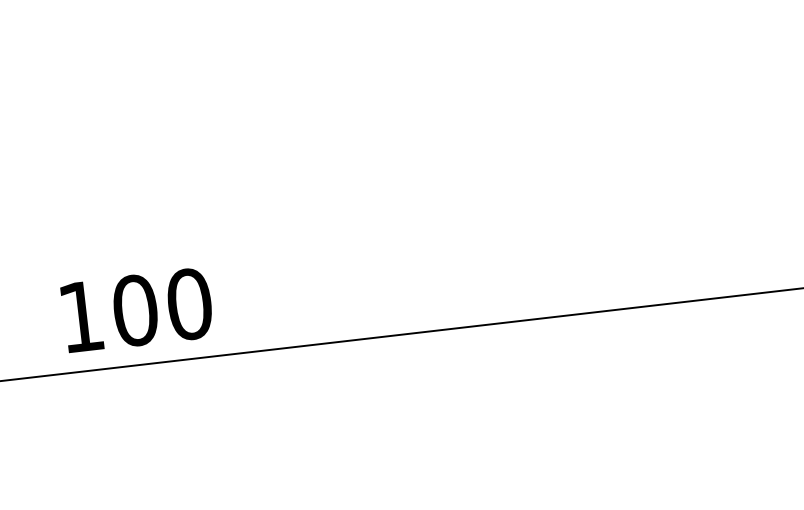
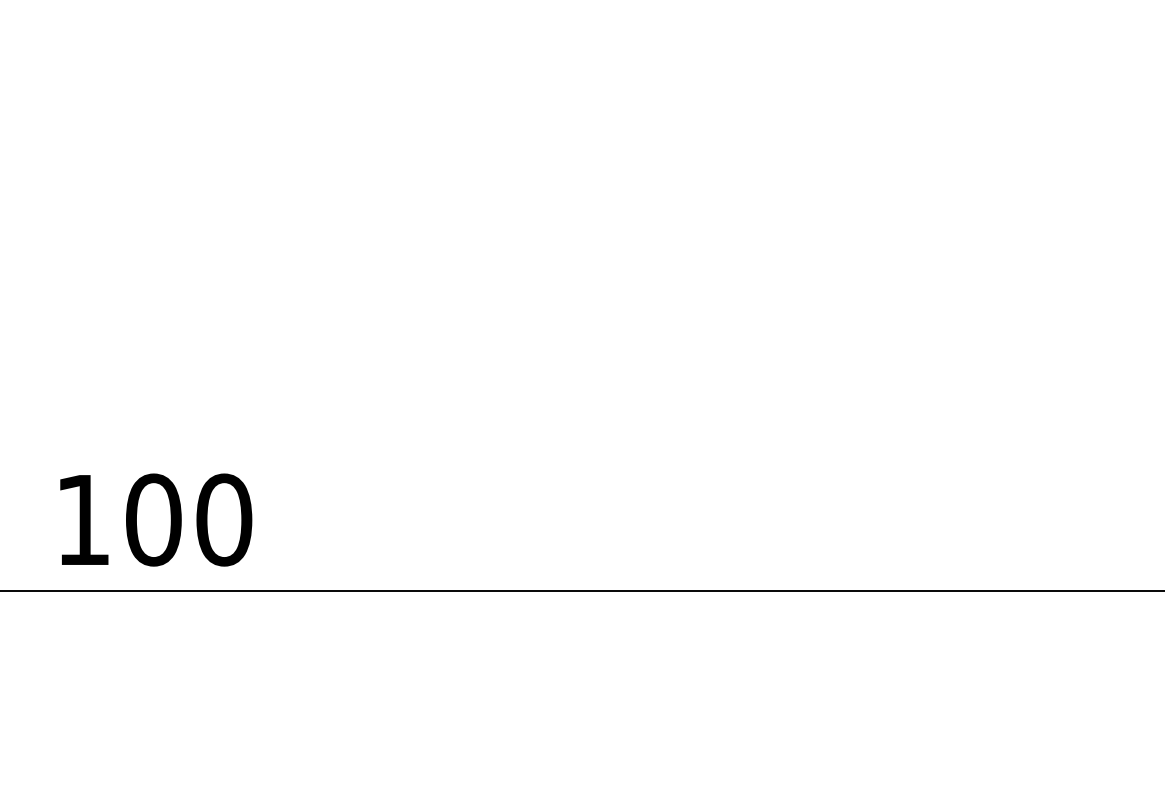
text: (137, 309) -> (156, 519), moved

